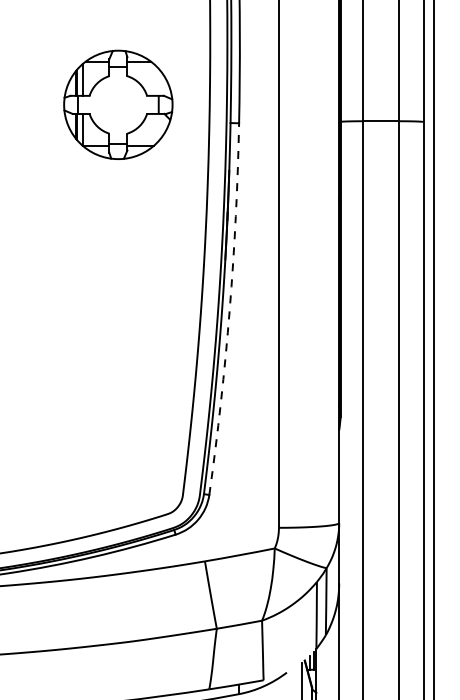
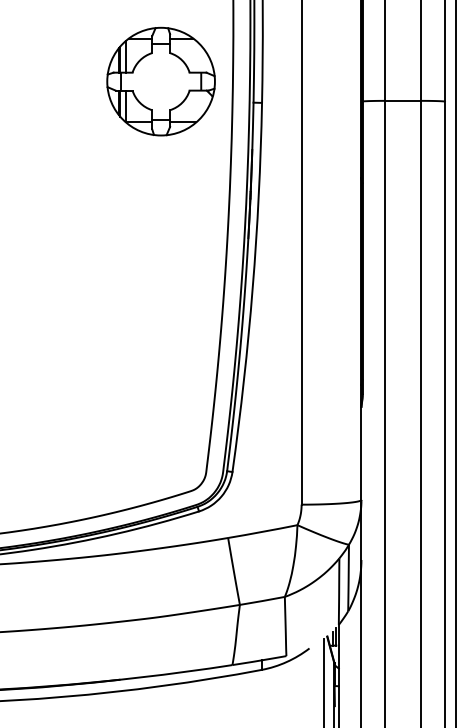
part: (117, 104) -> (160, 81), moved
arc: (229, 309) -> (252, 287), dashed -> solid

